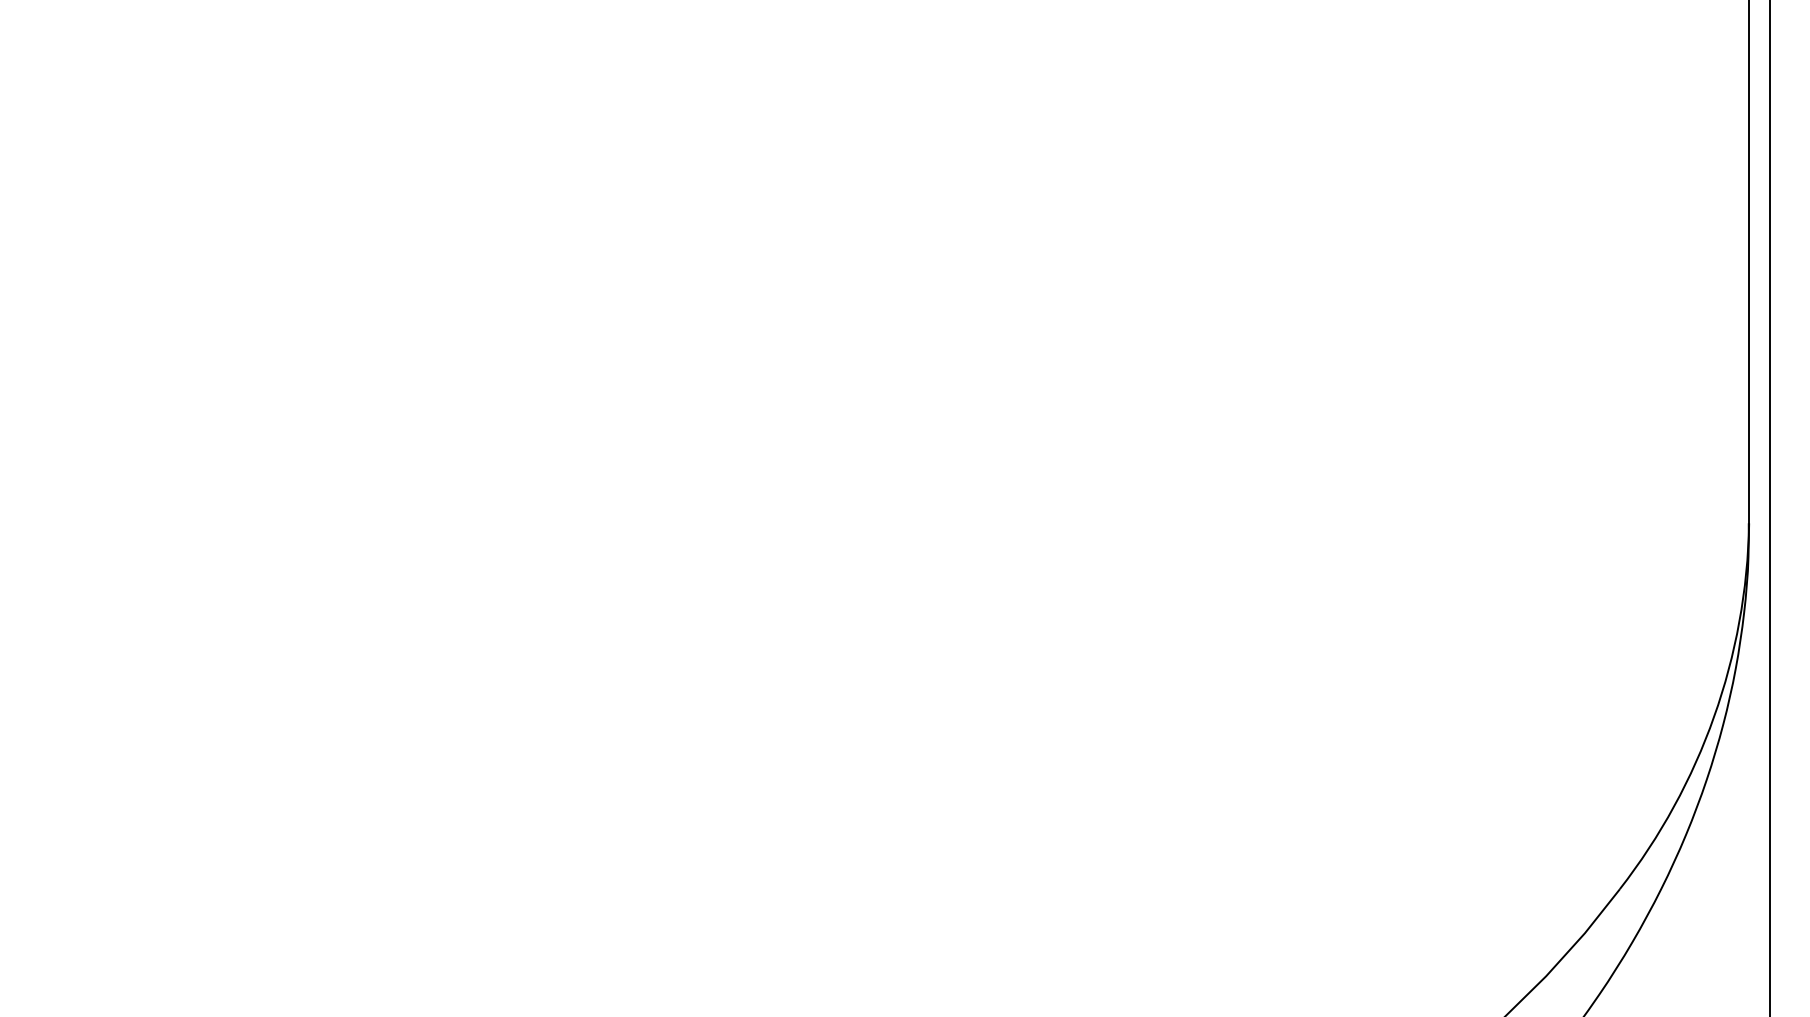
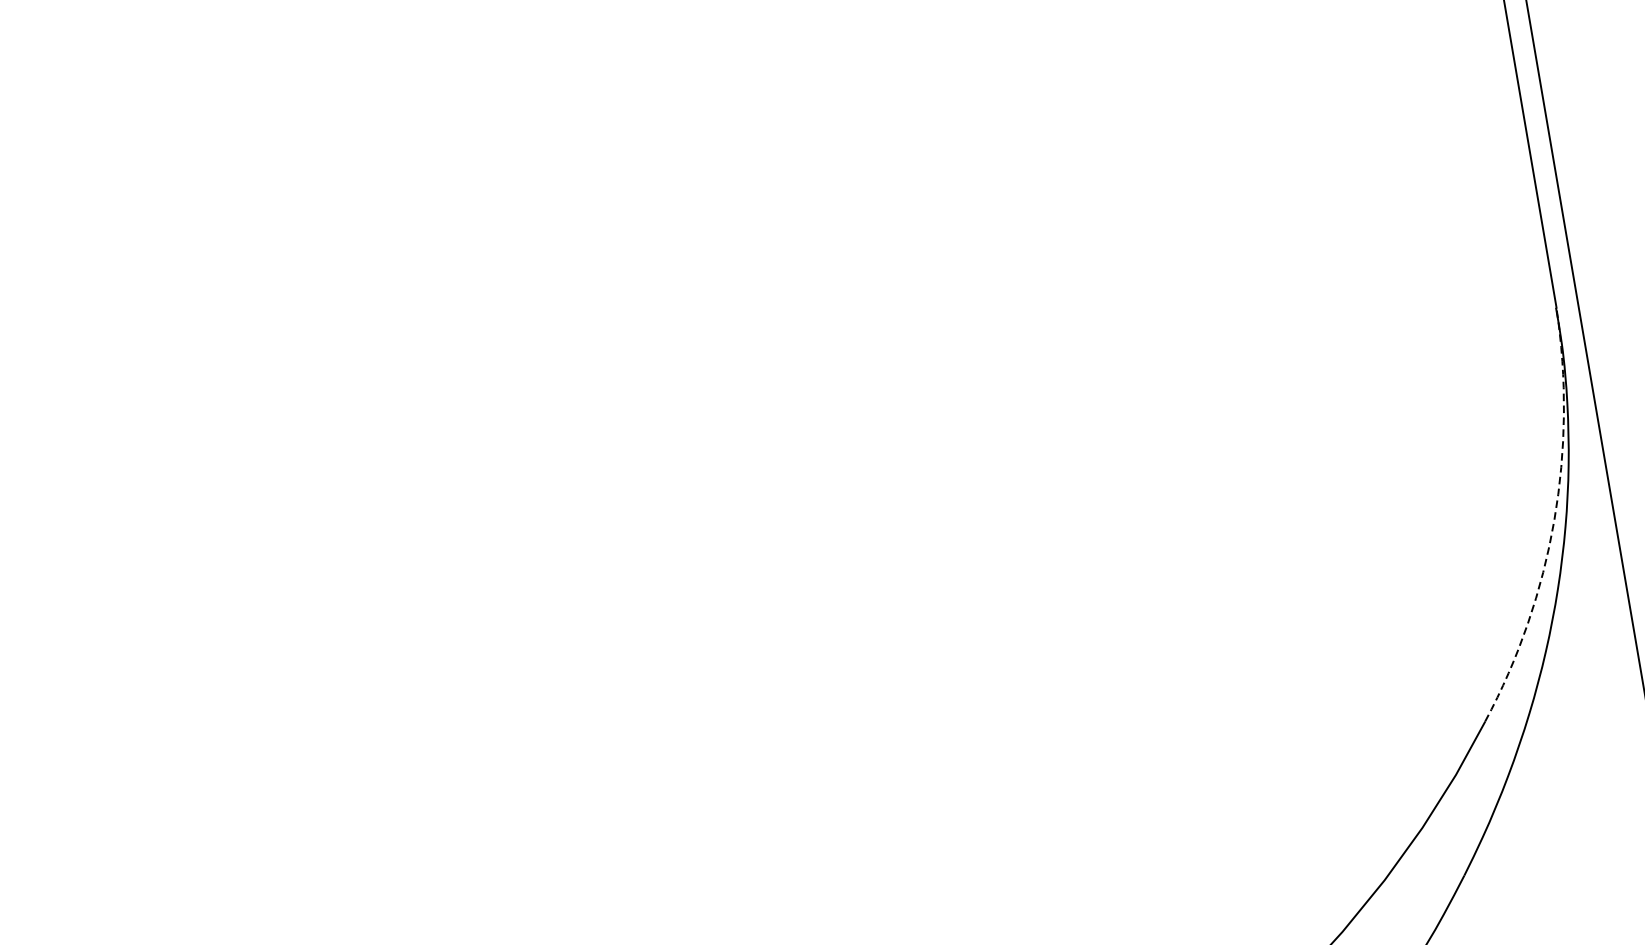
arc: (1714, 716) -> (1554, 520), solid -> dashed

